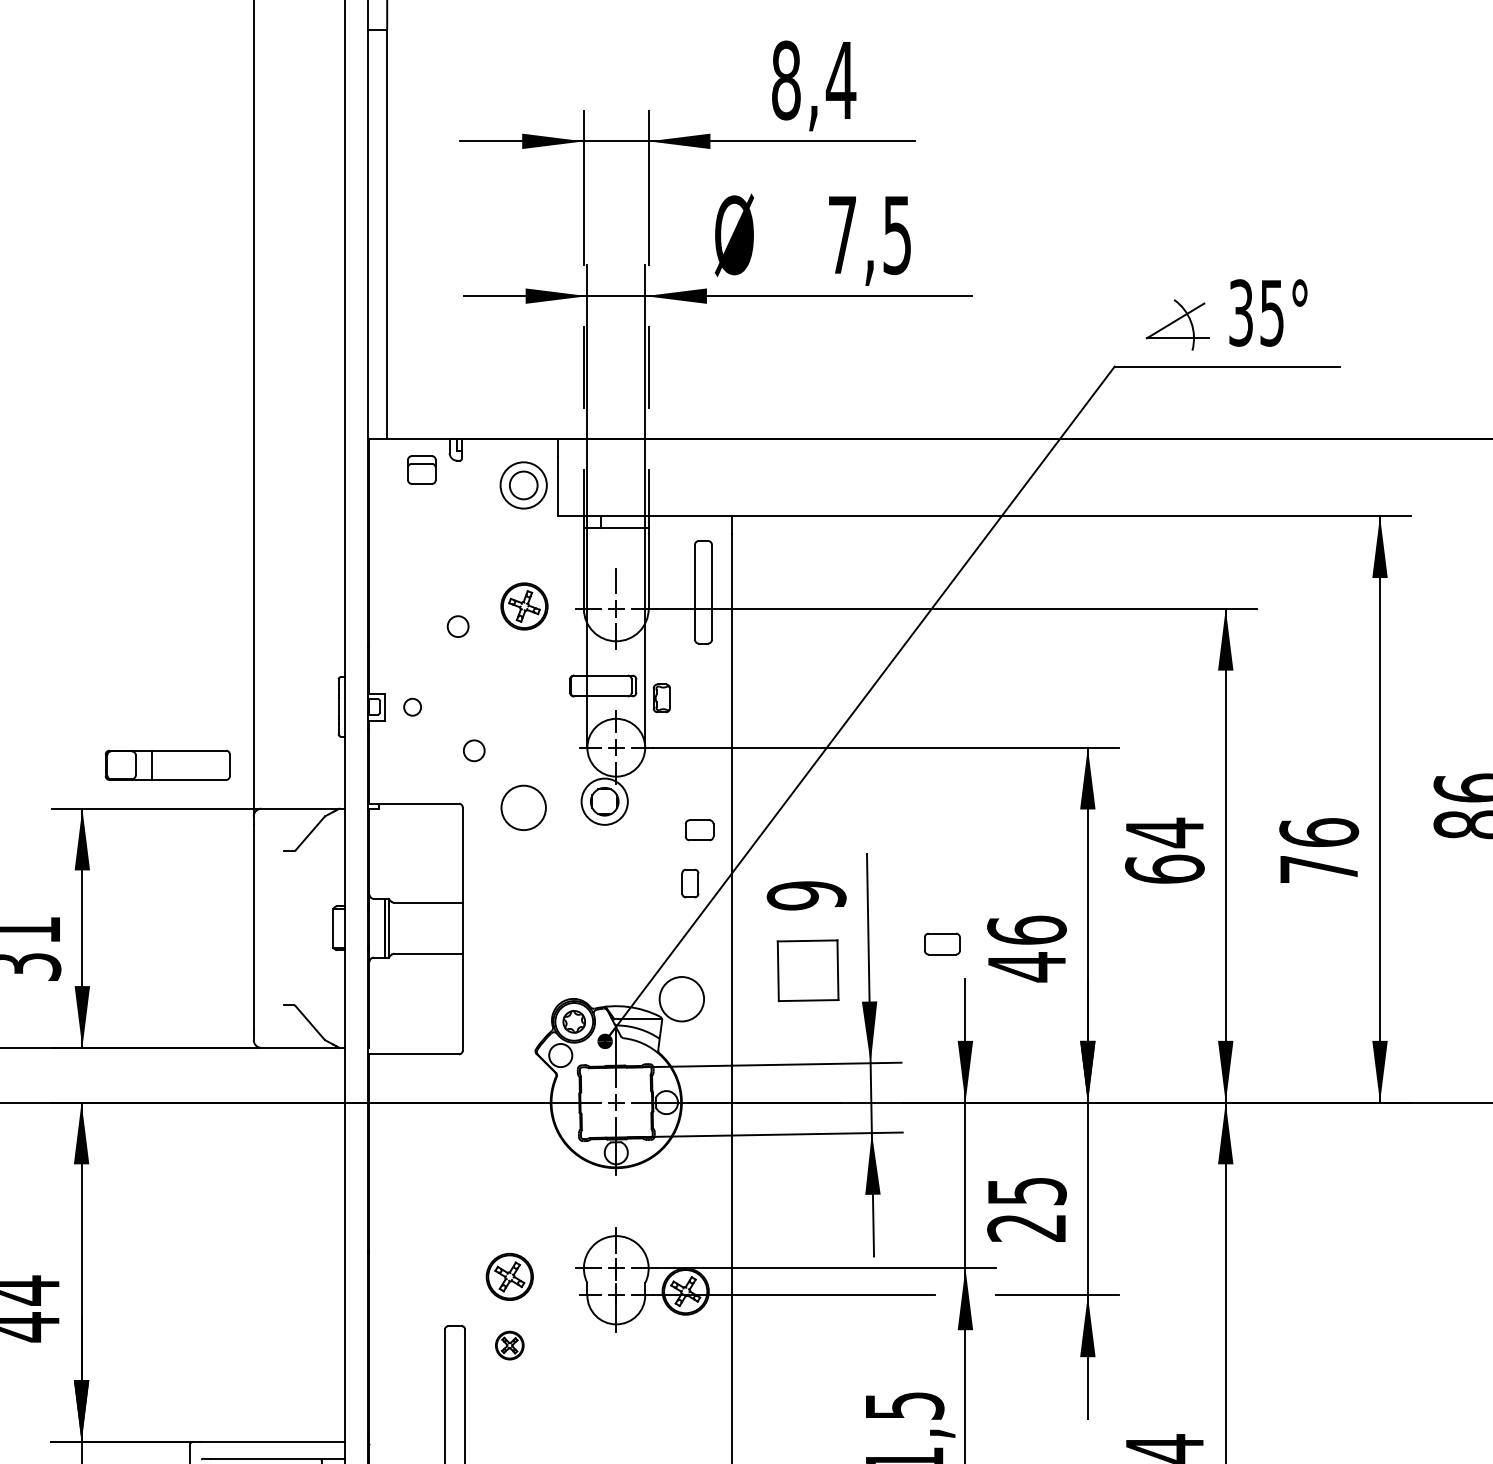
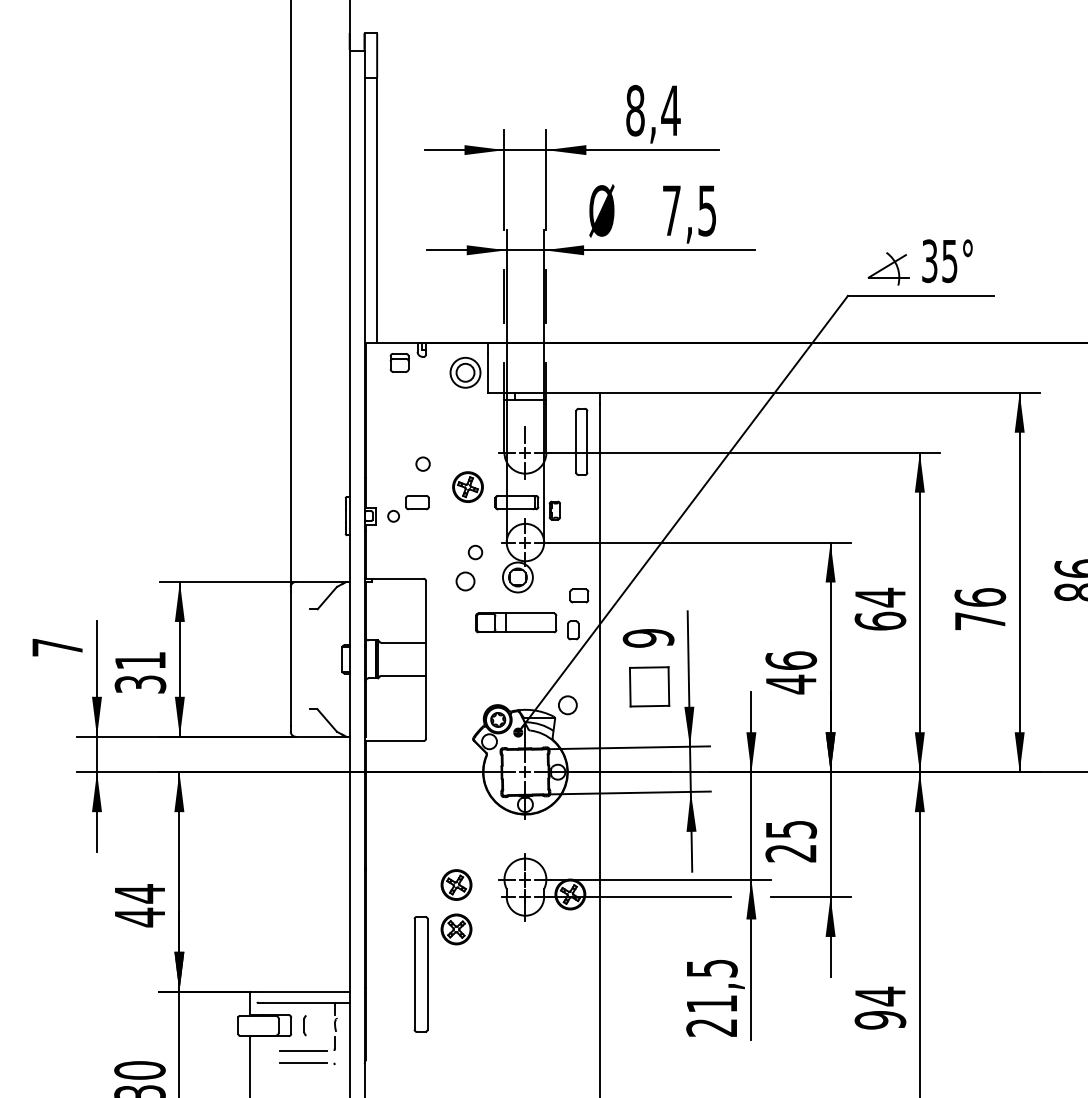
part: (523, 605) -> (467, 486), moved
circle: (474, 750) -> (475, 552), moved
part: (168, 764) -> (516, 622), moved
circle: (523, 807) -> (465, 581), size x0.62
part: (942, 943) -> (417, 502), moved
circle: (681, 999) -> (567, 705), size x0.62
part: (509, 1345) -> (456, 929), size x1.67

